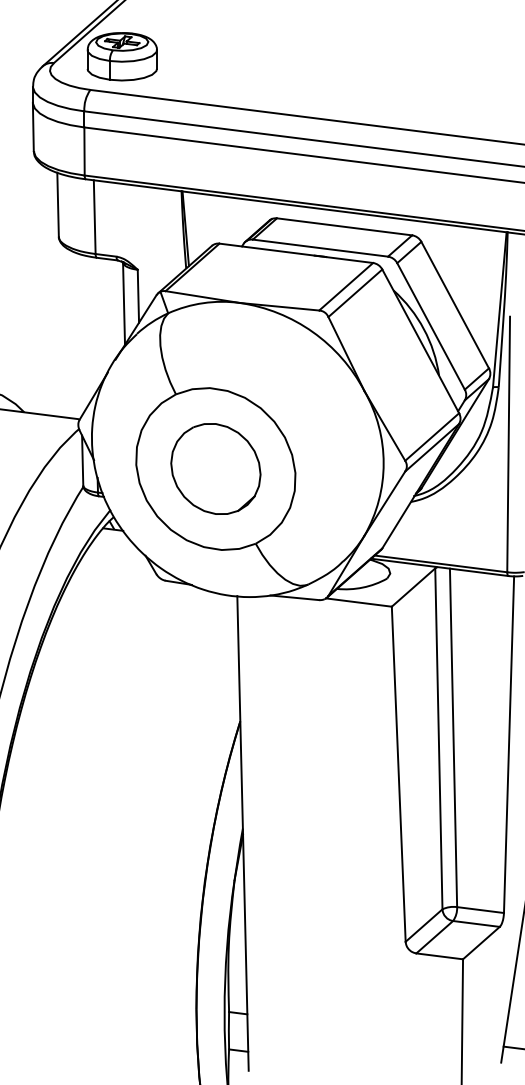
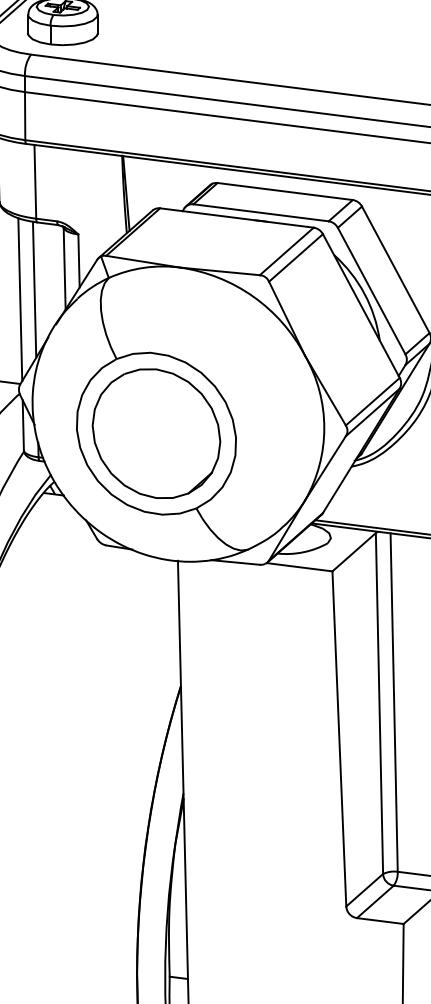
line: (93, 325) -> (34, 290), added
line: (79, 334) -> (20, 299), added
part: (215, 468) -> (156, 433), size x1.43

